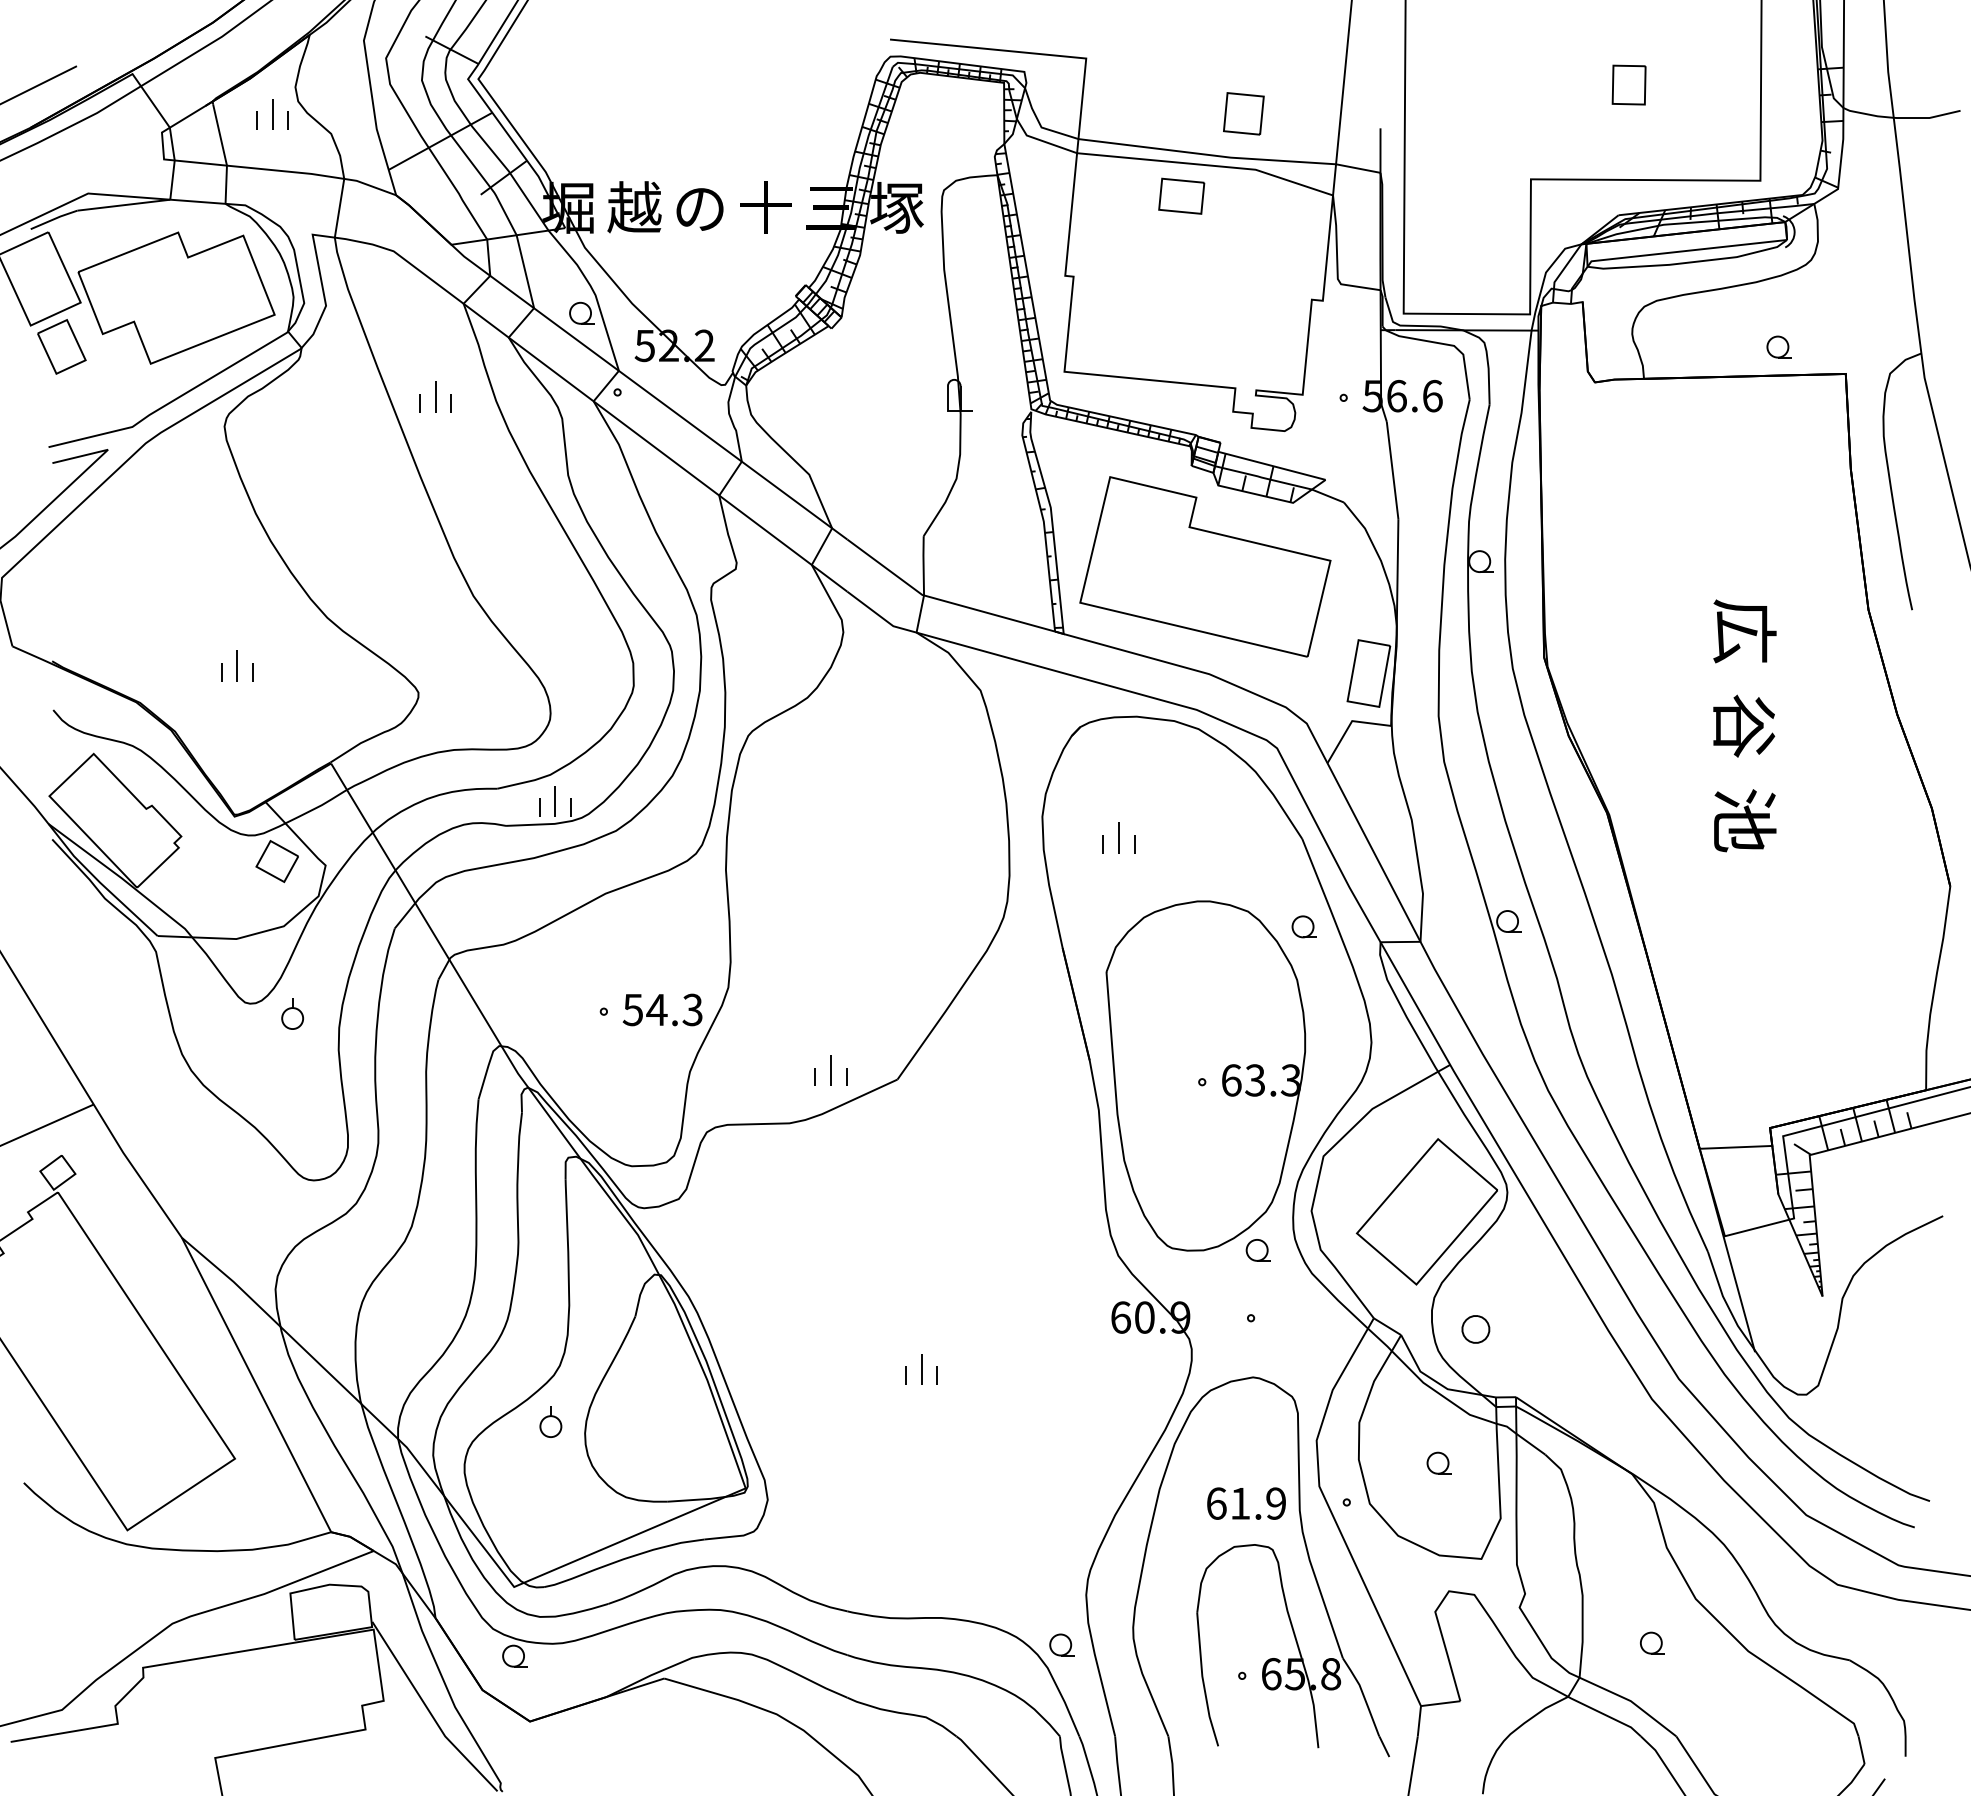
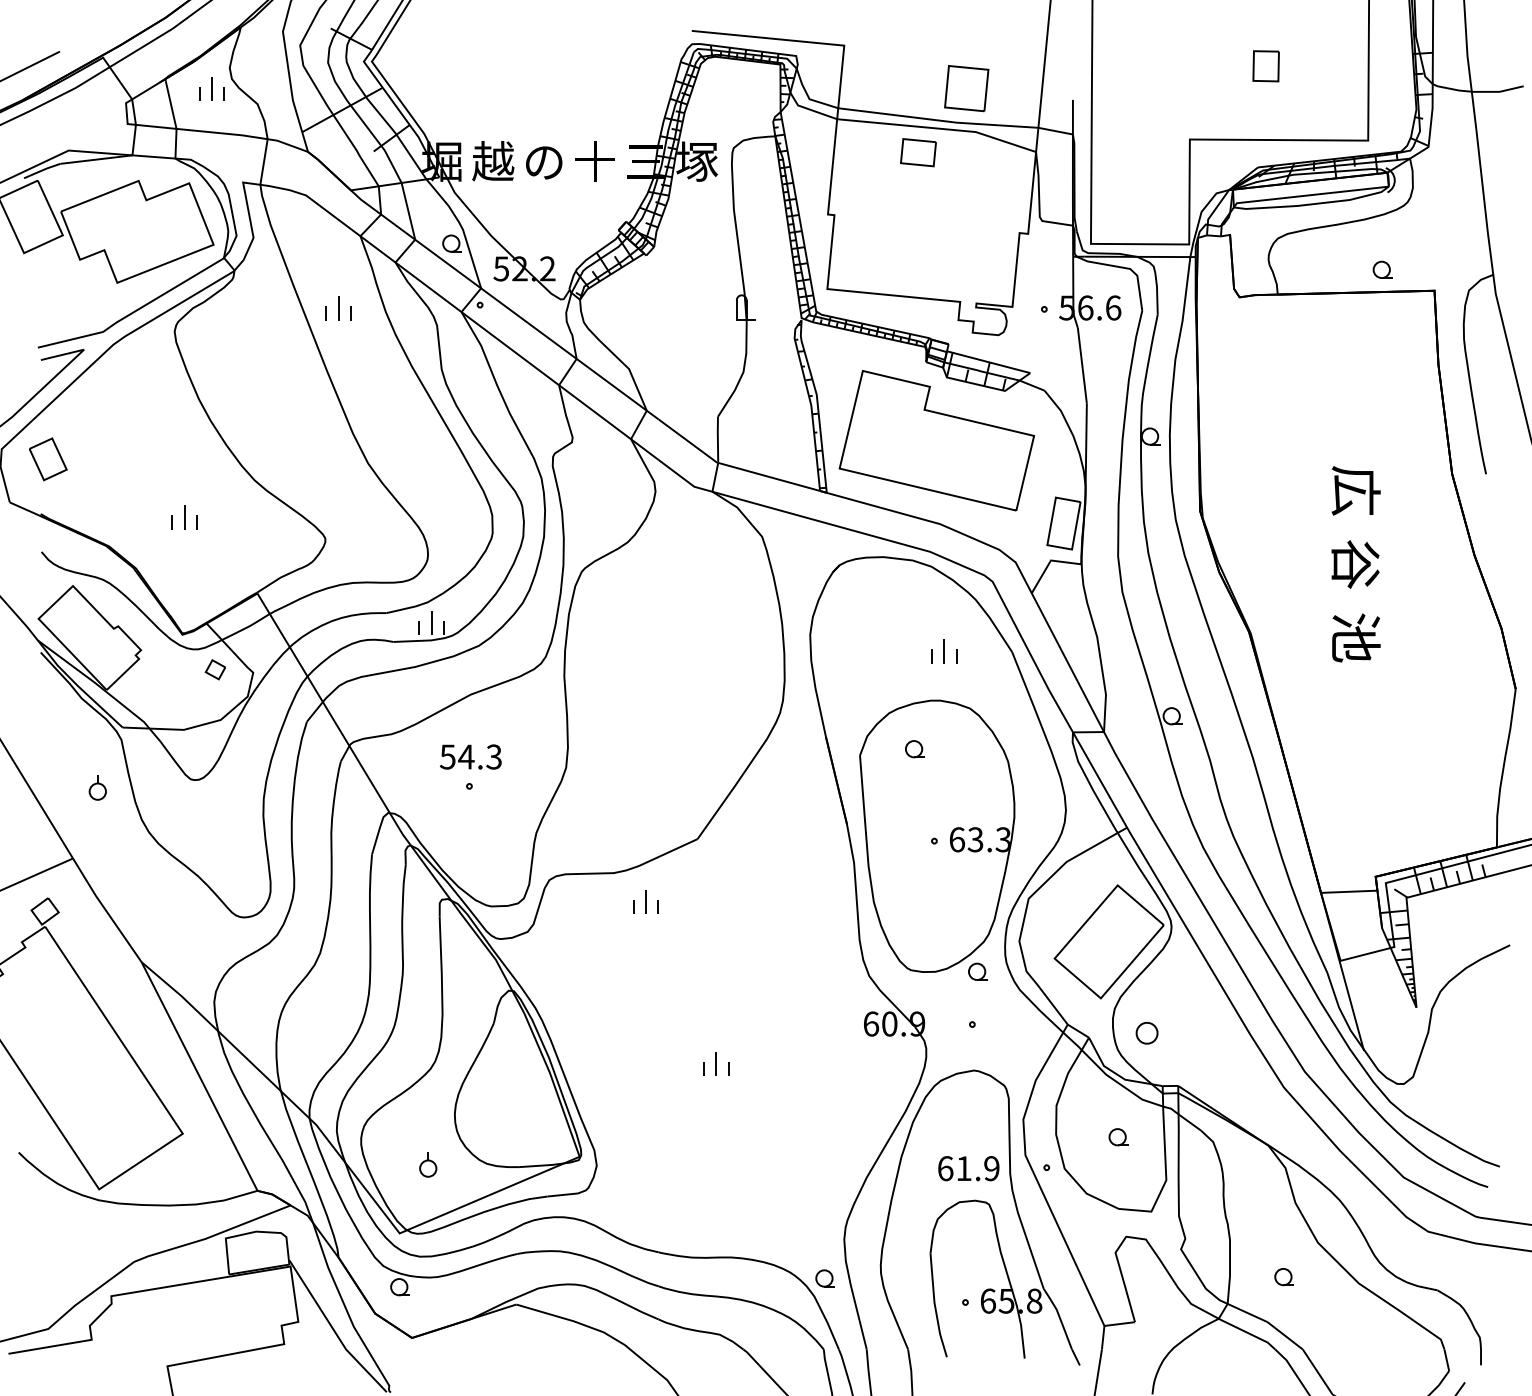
part: (1243, 113) -> (966, 88), size x1.4
part: (61, 346) -> (47, 459), moved
part: (1118, 837) -> (943, 650), moved
part: (276, 861) -> (215, 669), size x0.6
part: (1303, 926) -> (914, 748), moved
text: (662, 1009) -> (470, 756), moved
part: (292, 1013) -> (97, 787), moved
part: (830, 1070) -> (645, 901), moved
part: (550, 1421) -> (427, 1164), moved

